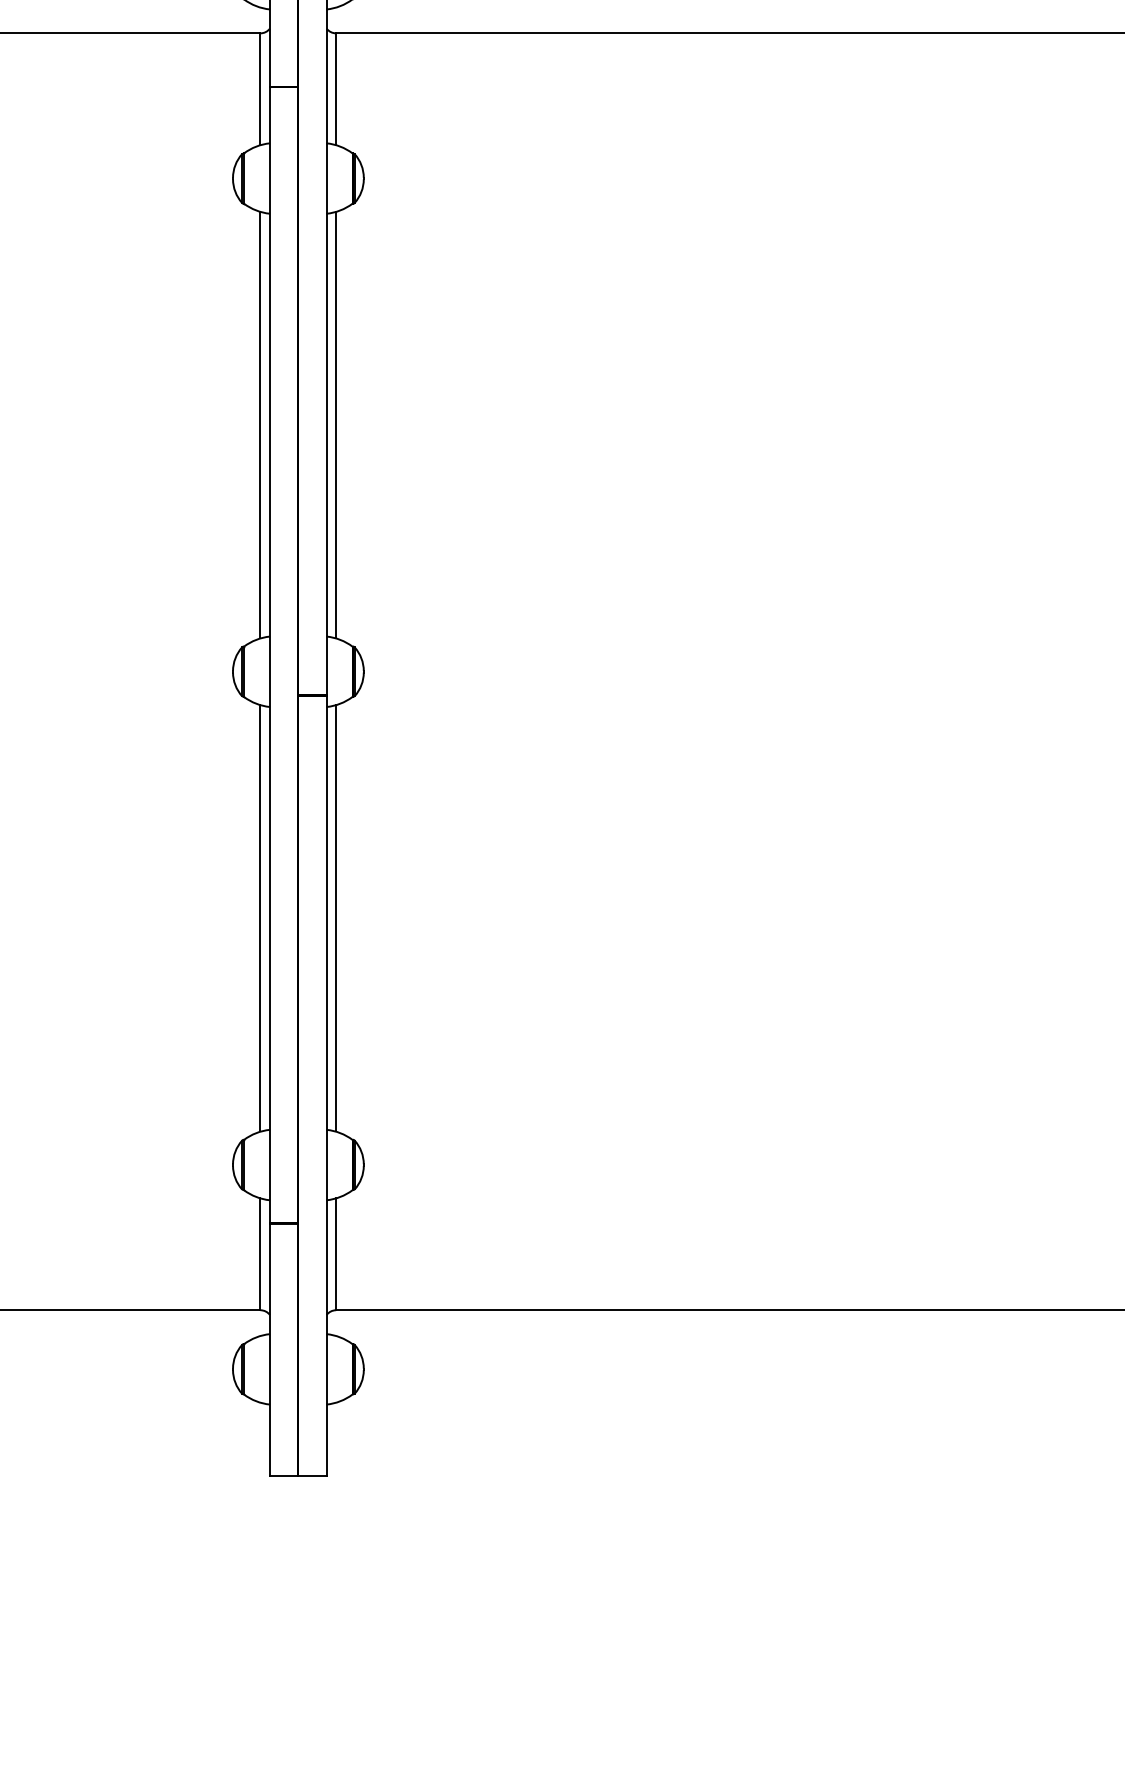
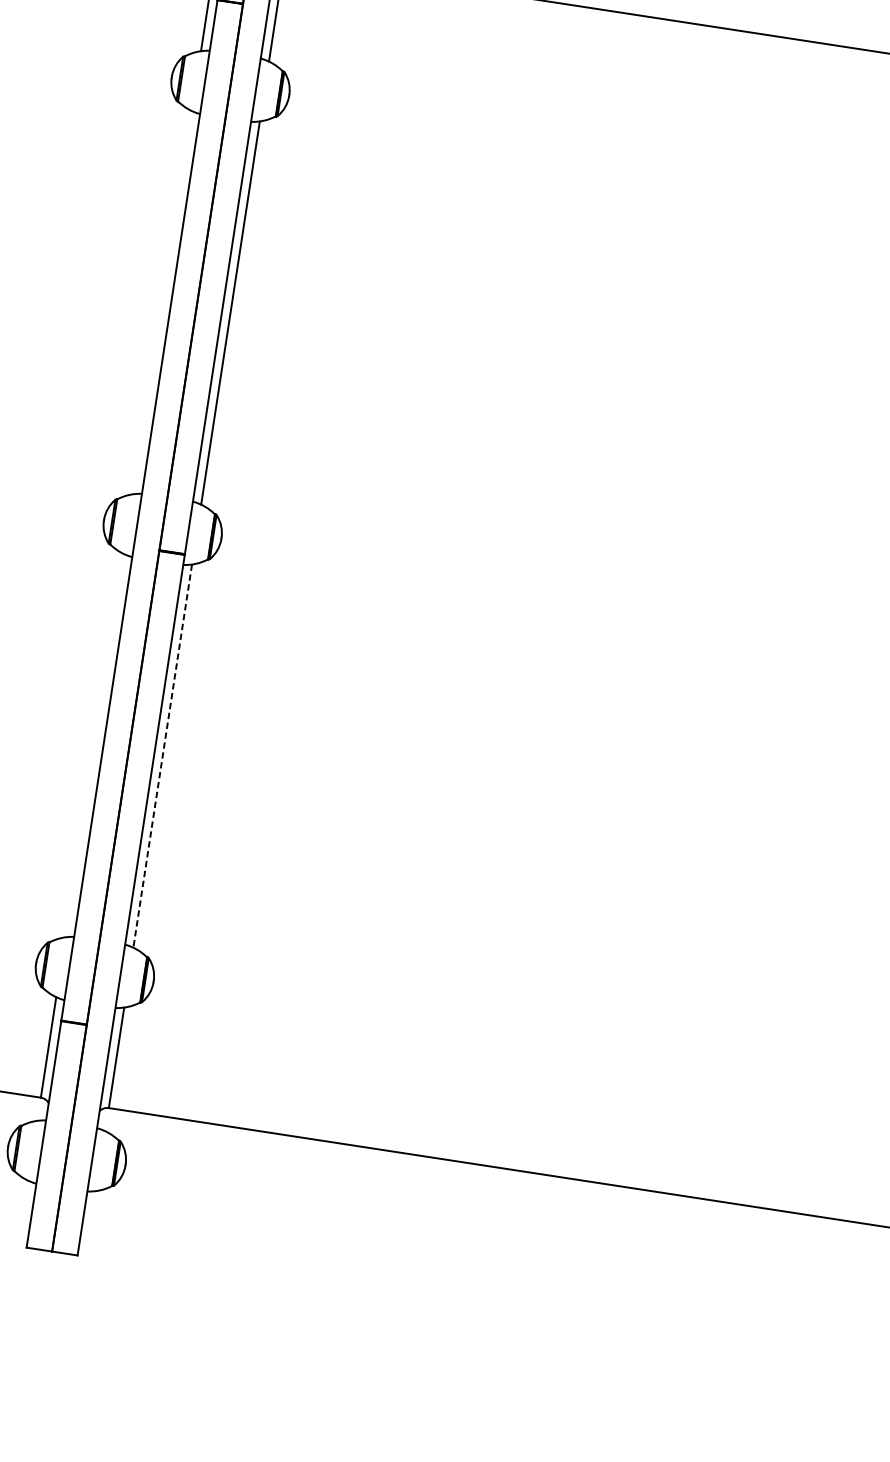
line: (260, 424) -> (162, 302), removed
line: (260, 918) -> (94, 745), removed
line: (336, 918) -> (163, 756), solid -> dashed

